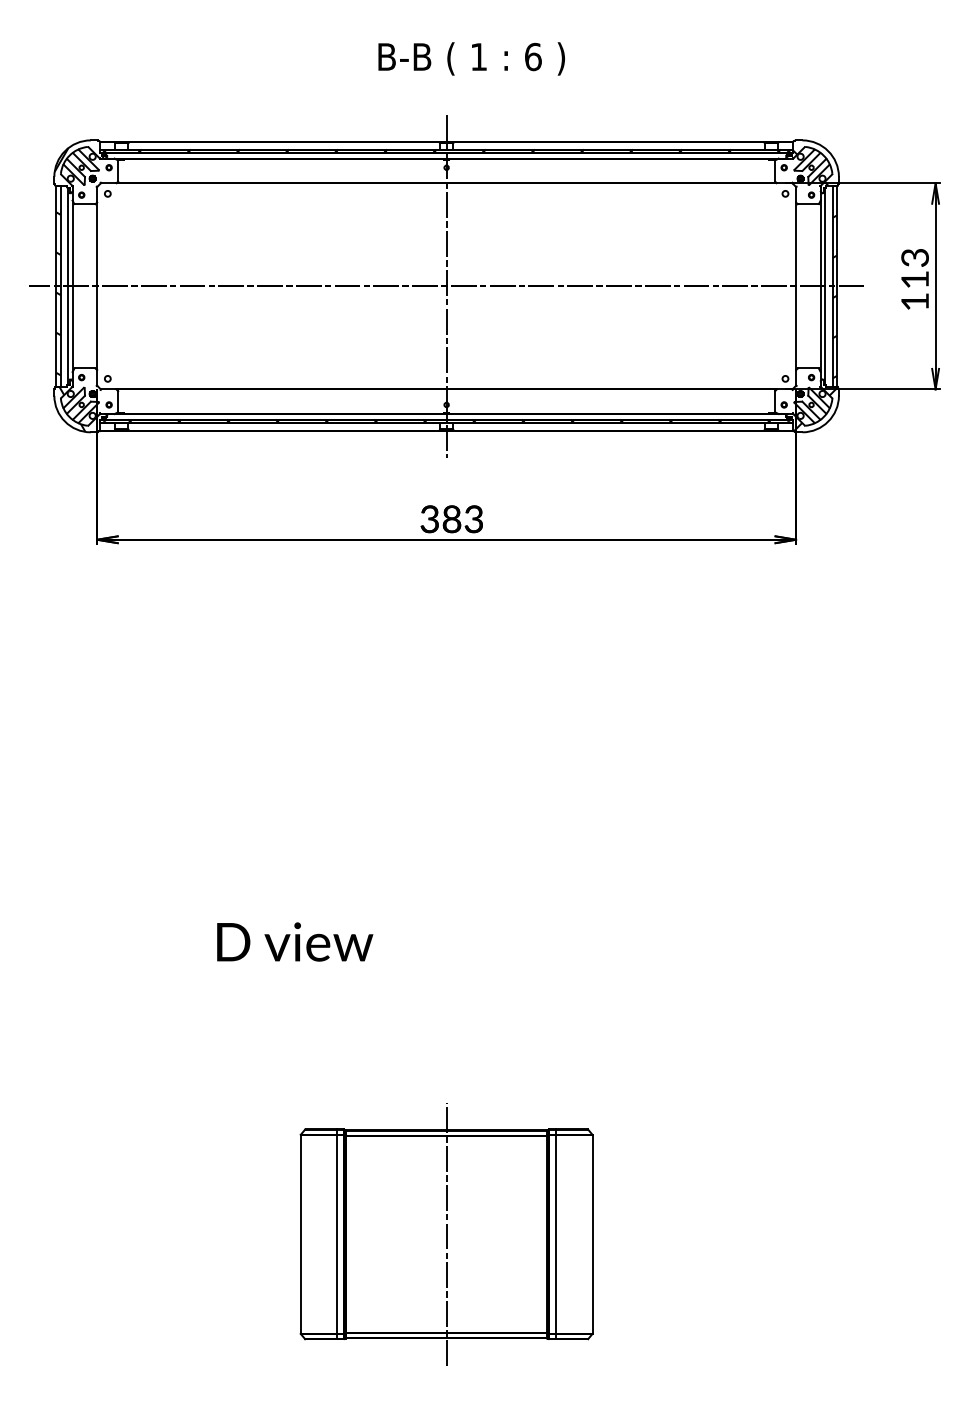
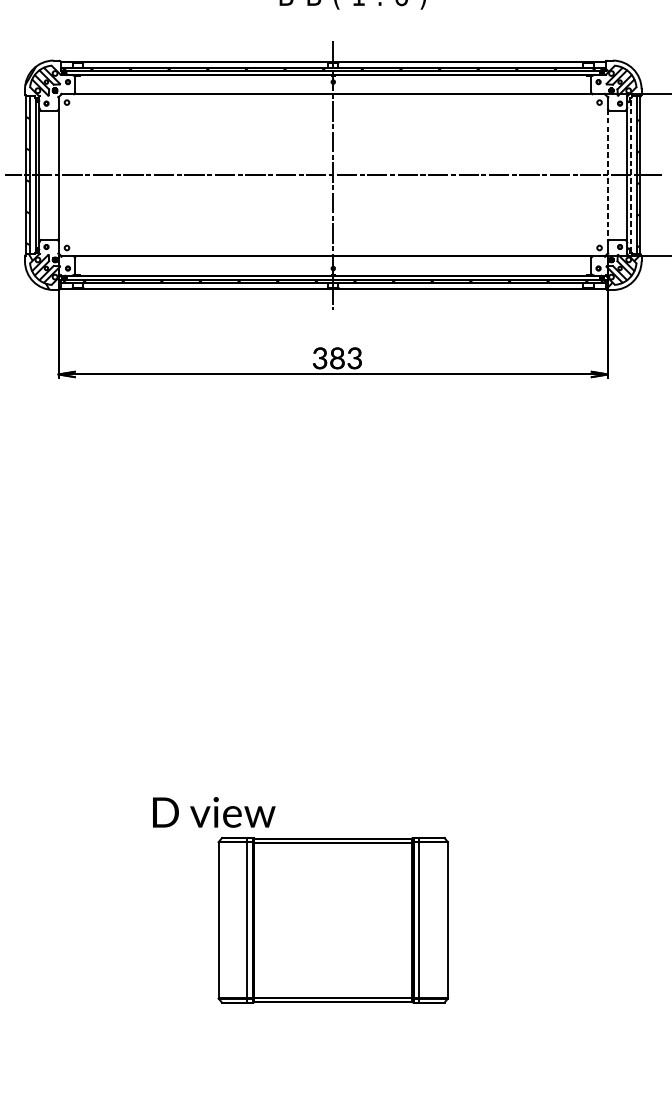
line: (796, 286) -> (608, 175), solid -> dashed
line: (825, 286) -> (631, 175), solid -> dashed
text: (295, 941) -> (214, 812), moved
line: (446, 1234) -> (333, 920), removed

